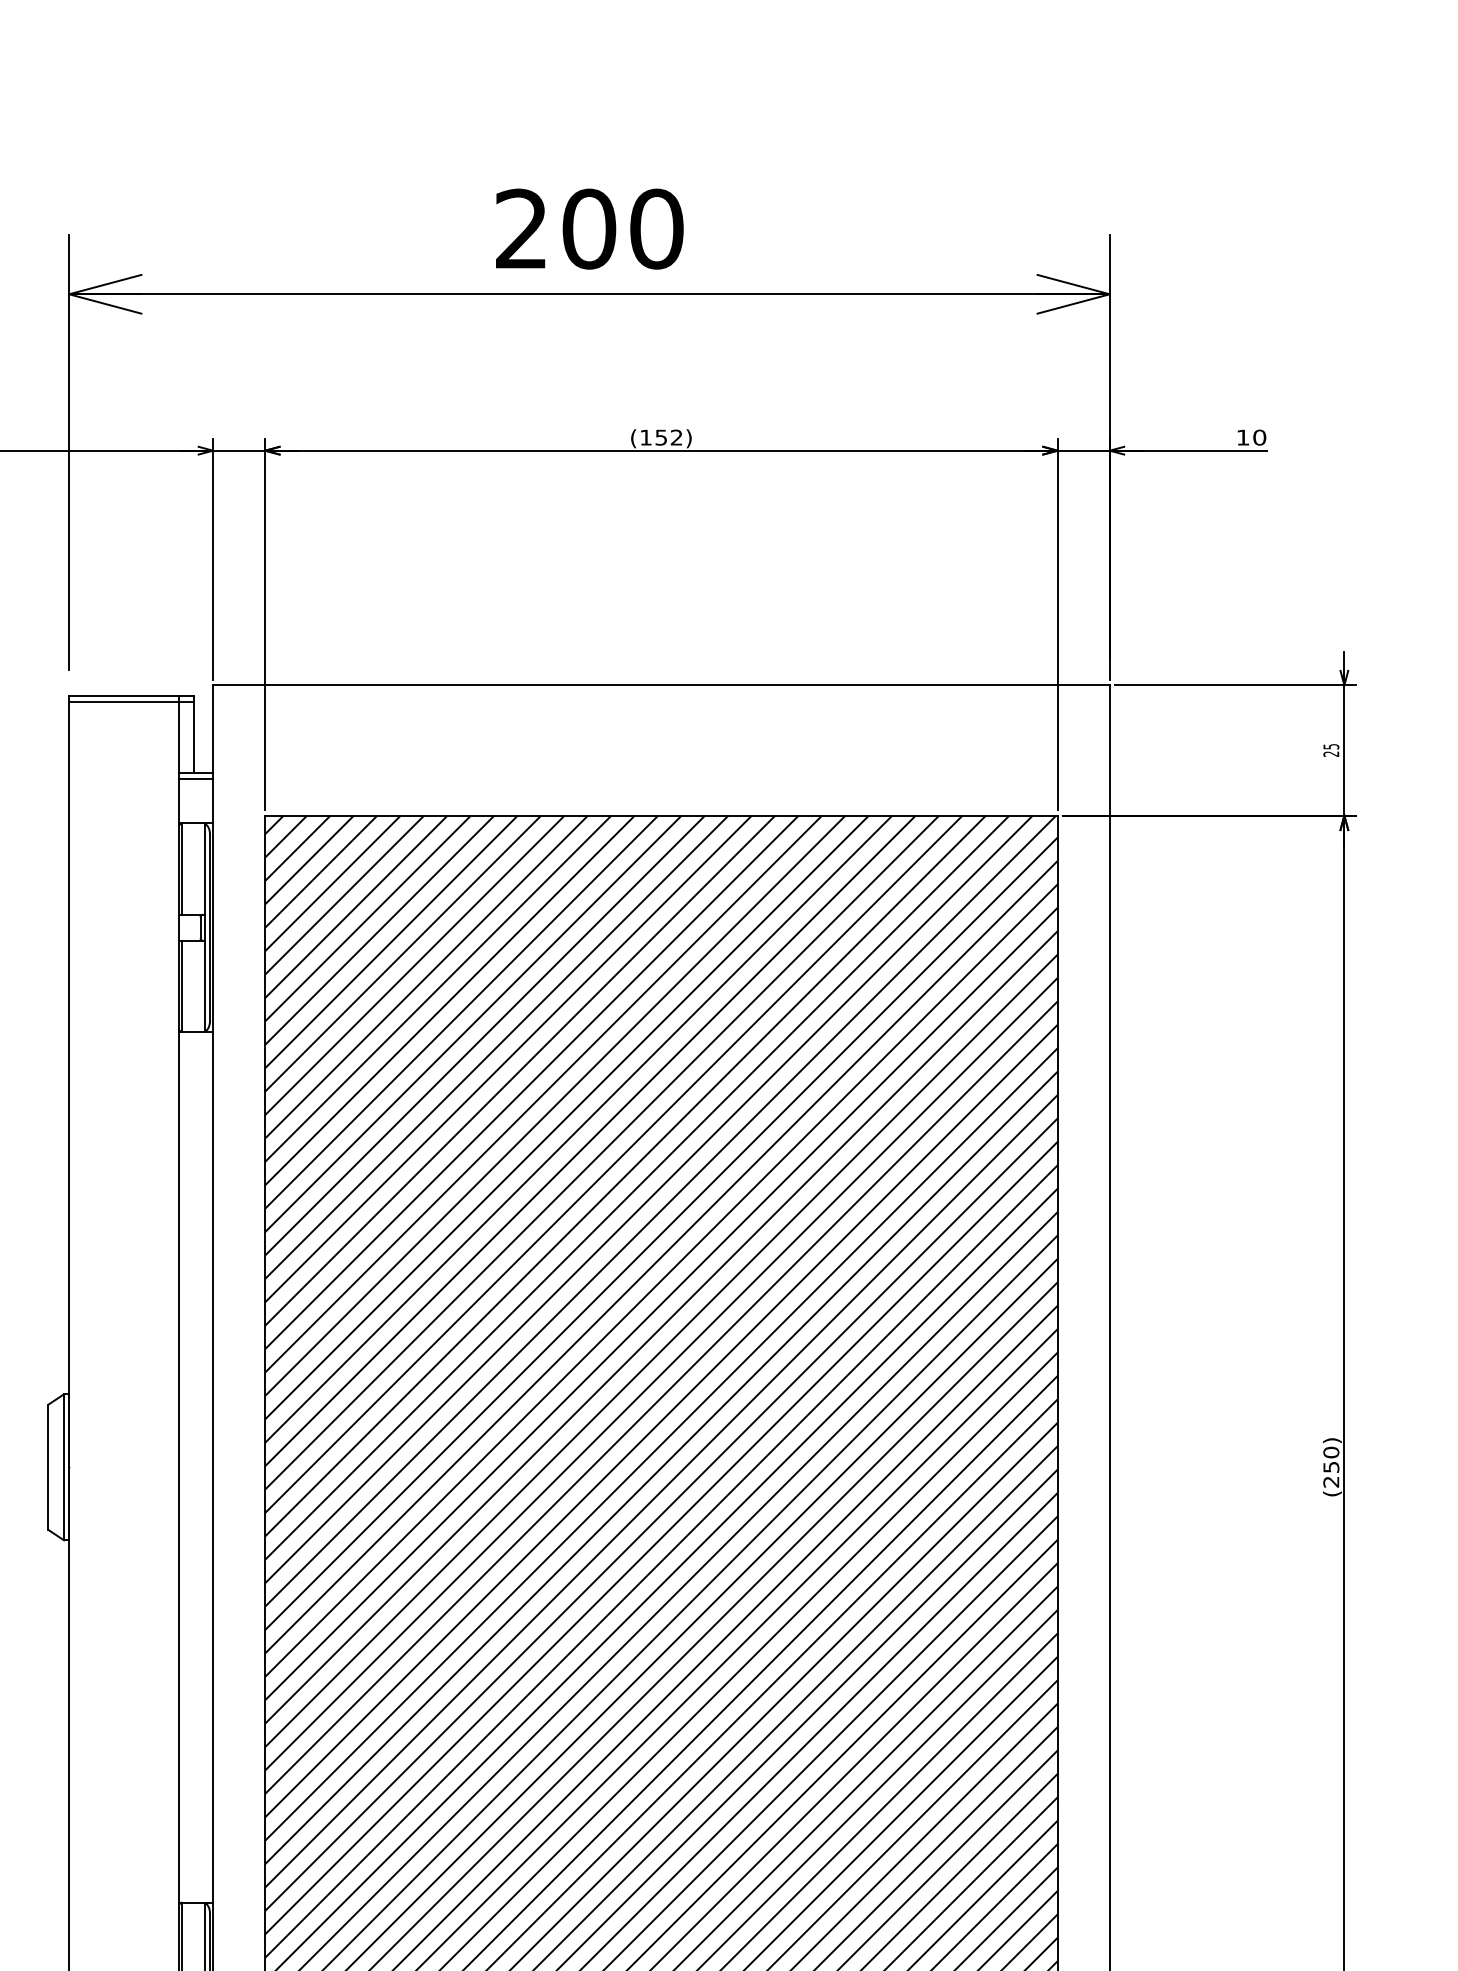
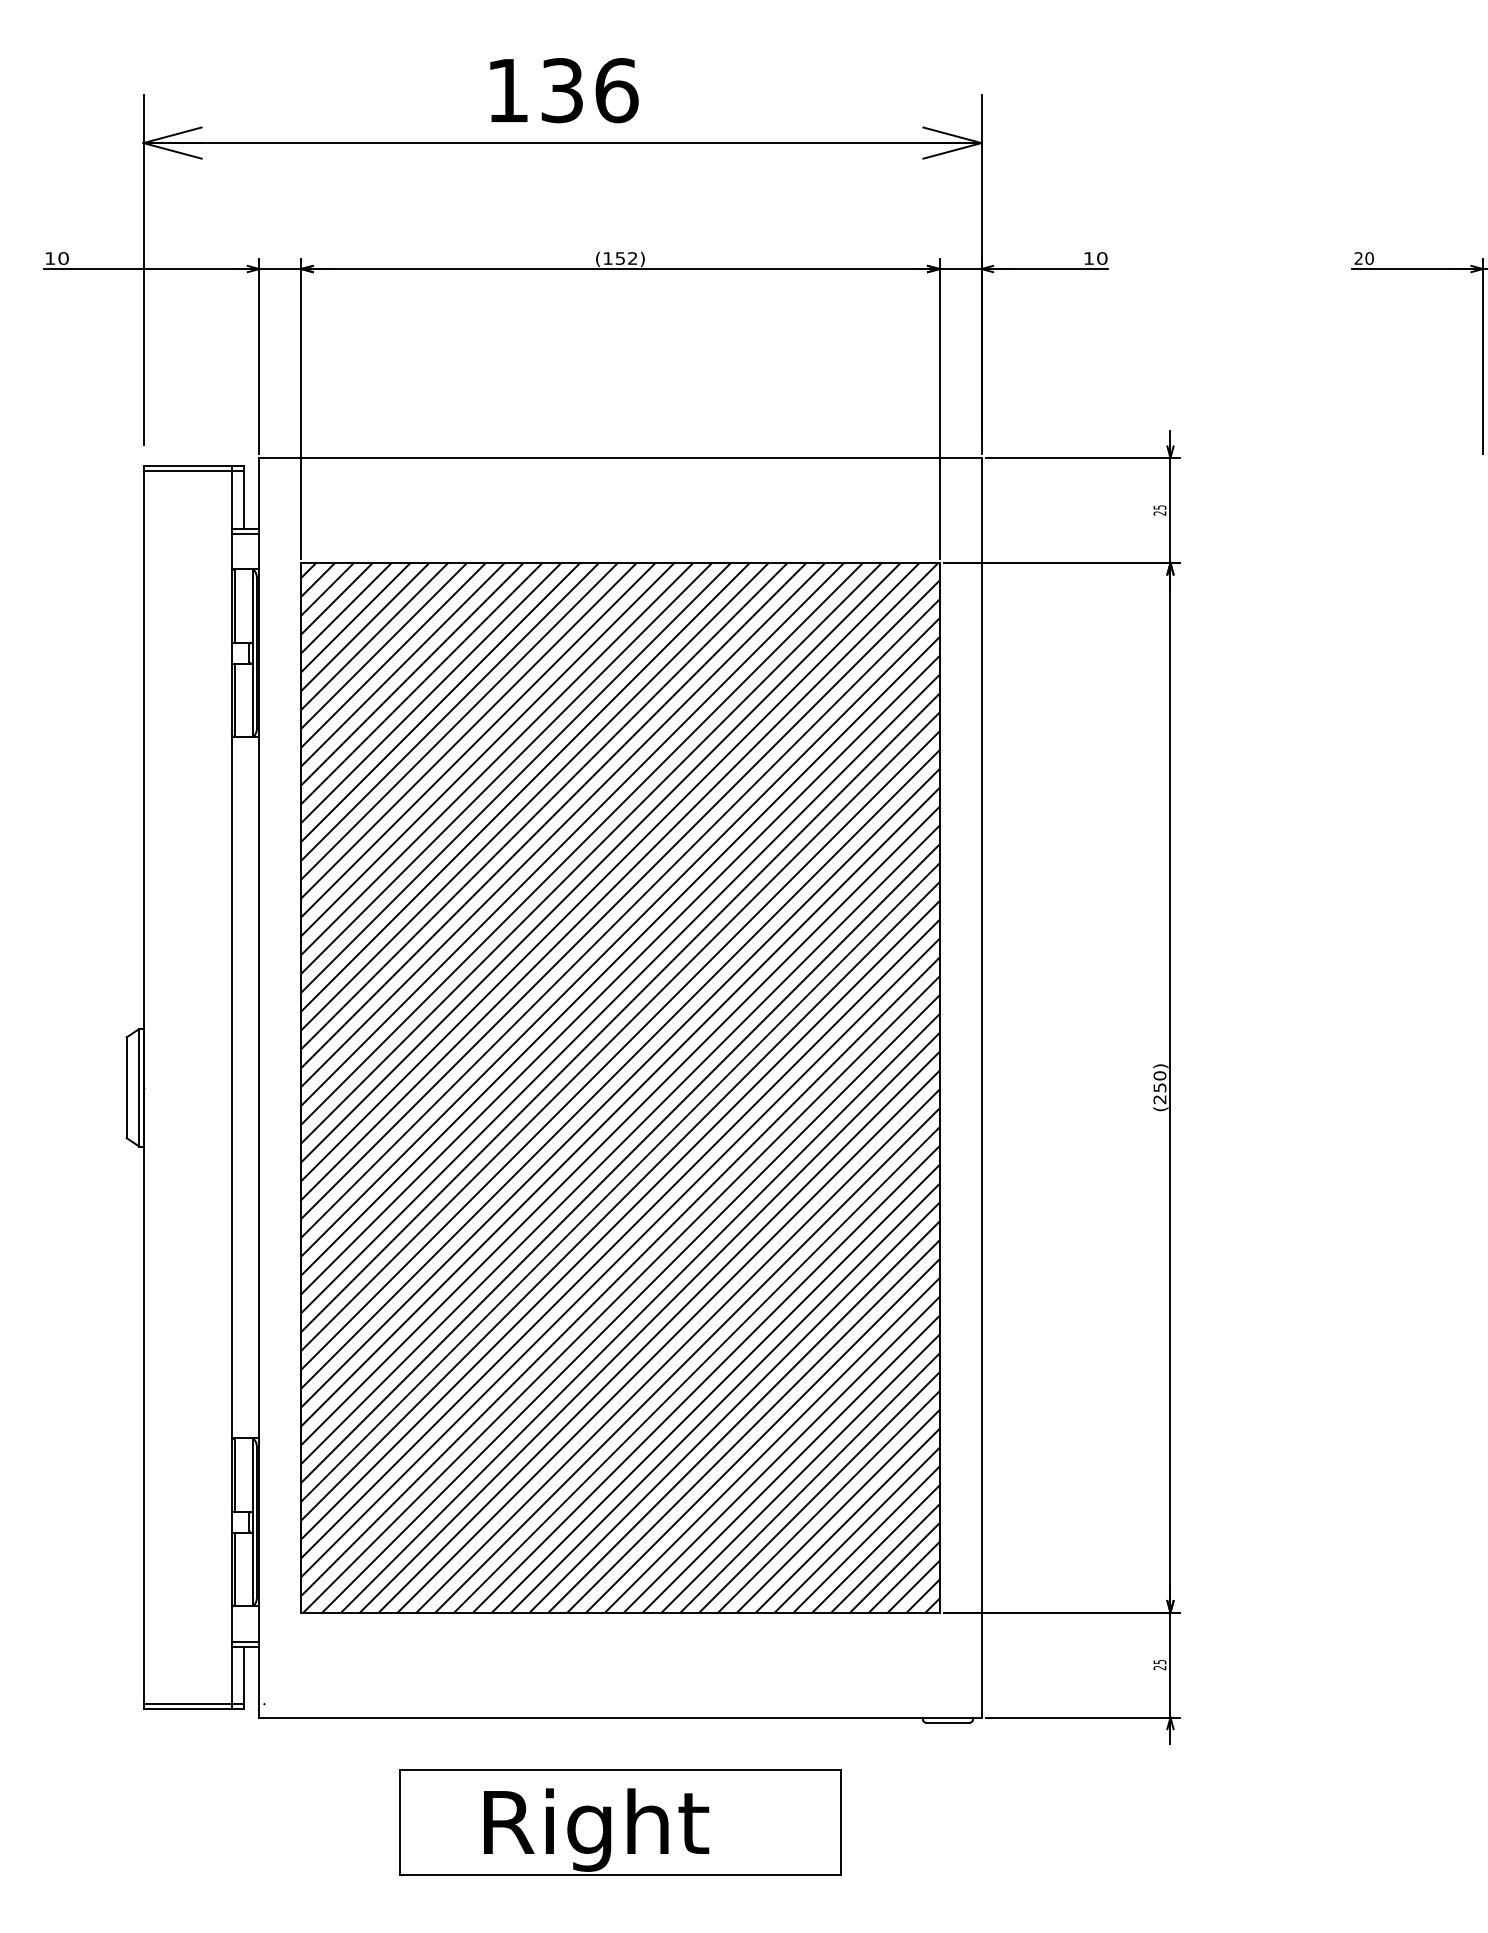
text: (589, 228) -> (562, 90), 200 -> 136

